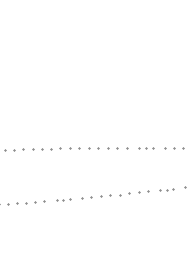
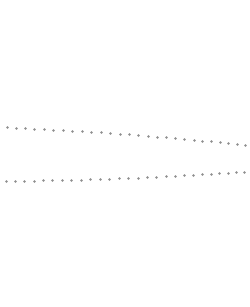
part: (146, 148) -> (129, 134), size x1.43
part: (167, 189) -> (147, 177), size x1.43
part: (63, 199) -> (43, 180), size x1.43

